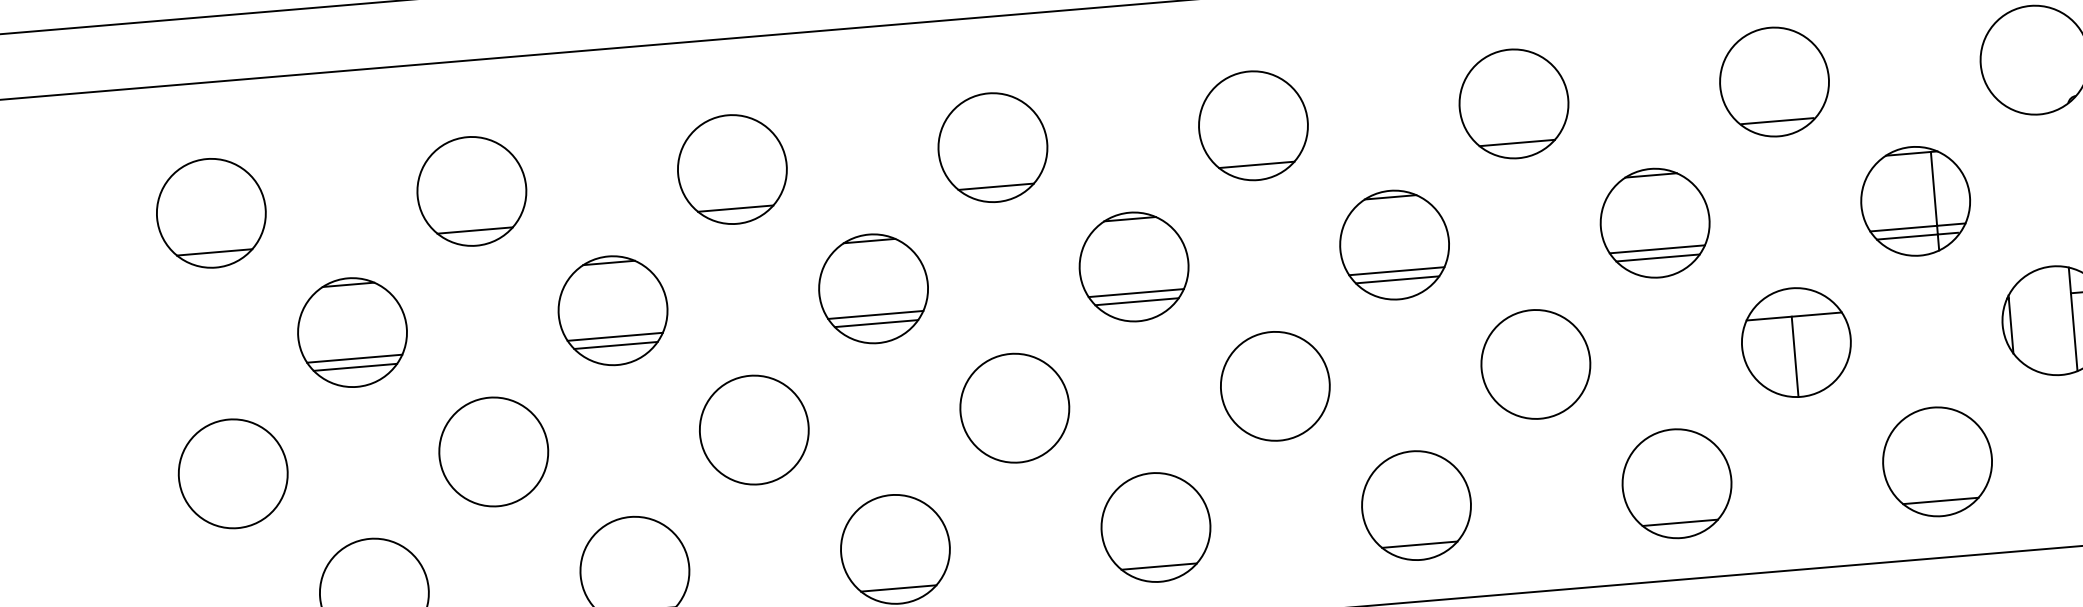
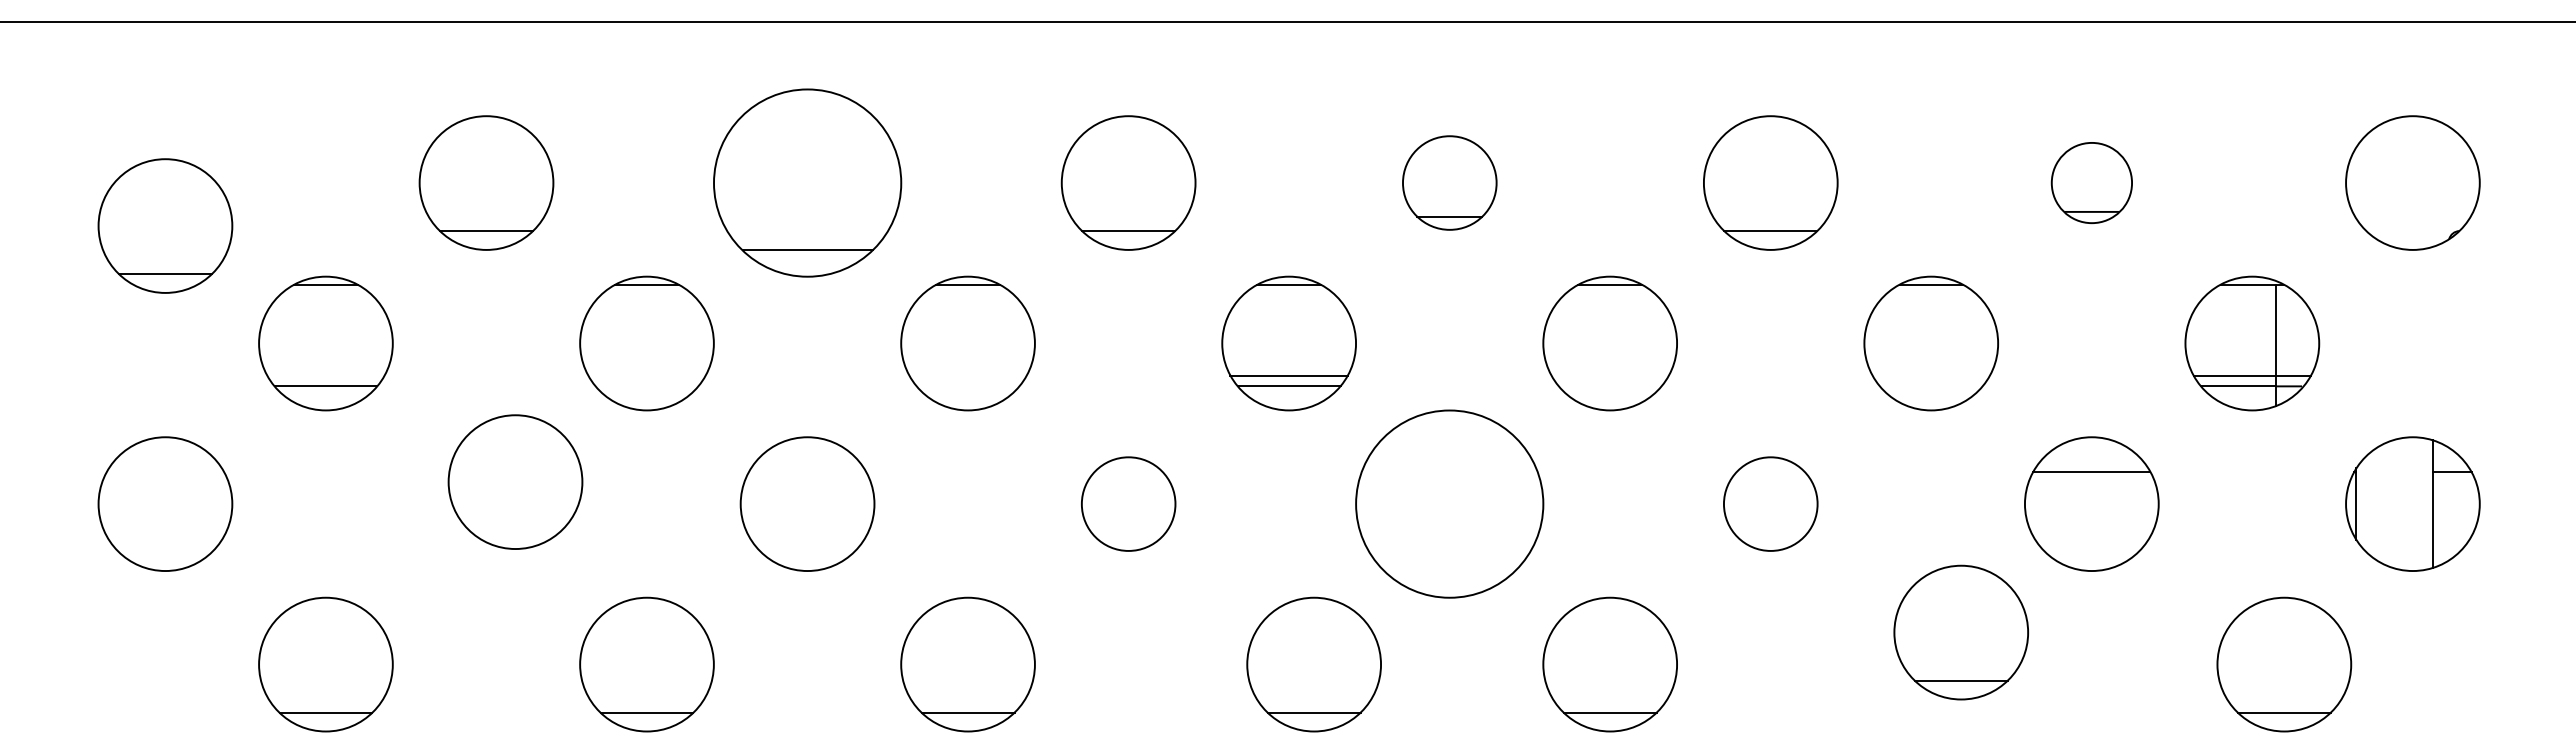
part: (1774, 81) -> (2091, 182), size x0.6
part: (1253, 125) -> (1449, 182), size x0.7
part: (732, 169) -> (807, 182), size x1.4
part: (211, 212) -> (165, 225), moved
line: (1656, 249) -> (1930, 375), removed
line: (1657, 258) -> (1930, 386), removed
line: (1396, 271) -> (1609, 375), removed
line: (1396, 280) -> (1609, 386), removed
line: (875, 314) -> (967, 375), removed
line: (876, 323) -> (967, 386), removed
line: (614, 336) -> (646, 375), removed
line: (615, 345) -> (646, 386), removed
line: (1794, 356) -> (2088, 520), removed
line: (354, 358) -> (325, 375), removed
circle: (1535, 364) -> (1770, 504), size x0.7
circle: (1275, 386) -> (1449, 504), size x1.4
circle: (1014, 408) -> (1128, 504), size x0.7
circle: (493, 451) -> (515, 481), moved
part: (1937, 461) -> (2284, 664), moved
part: (1676, 483) -> (1960, 632), moved
part: (1155, 527) -> (1313, 664), moved

